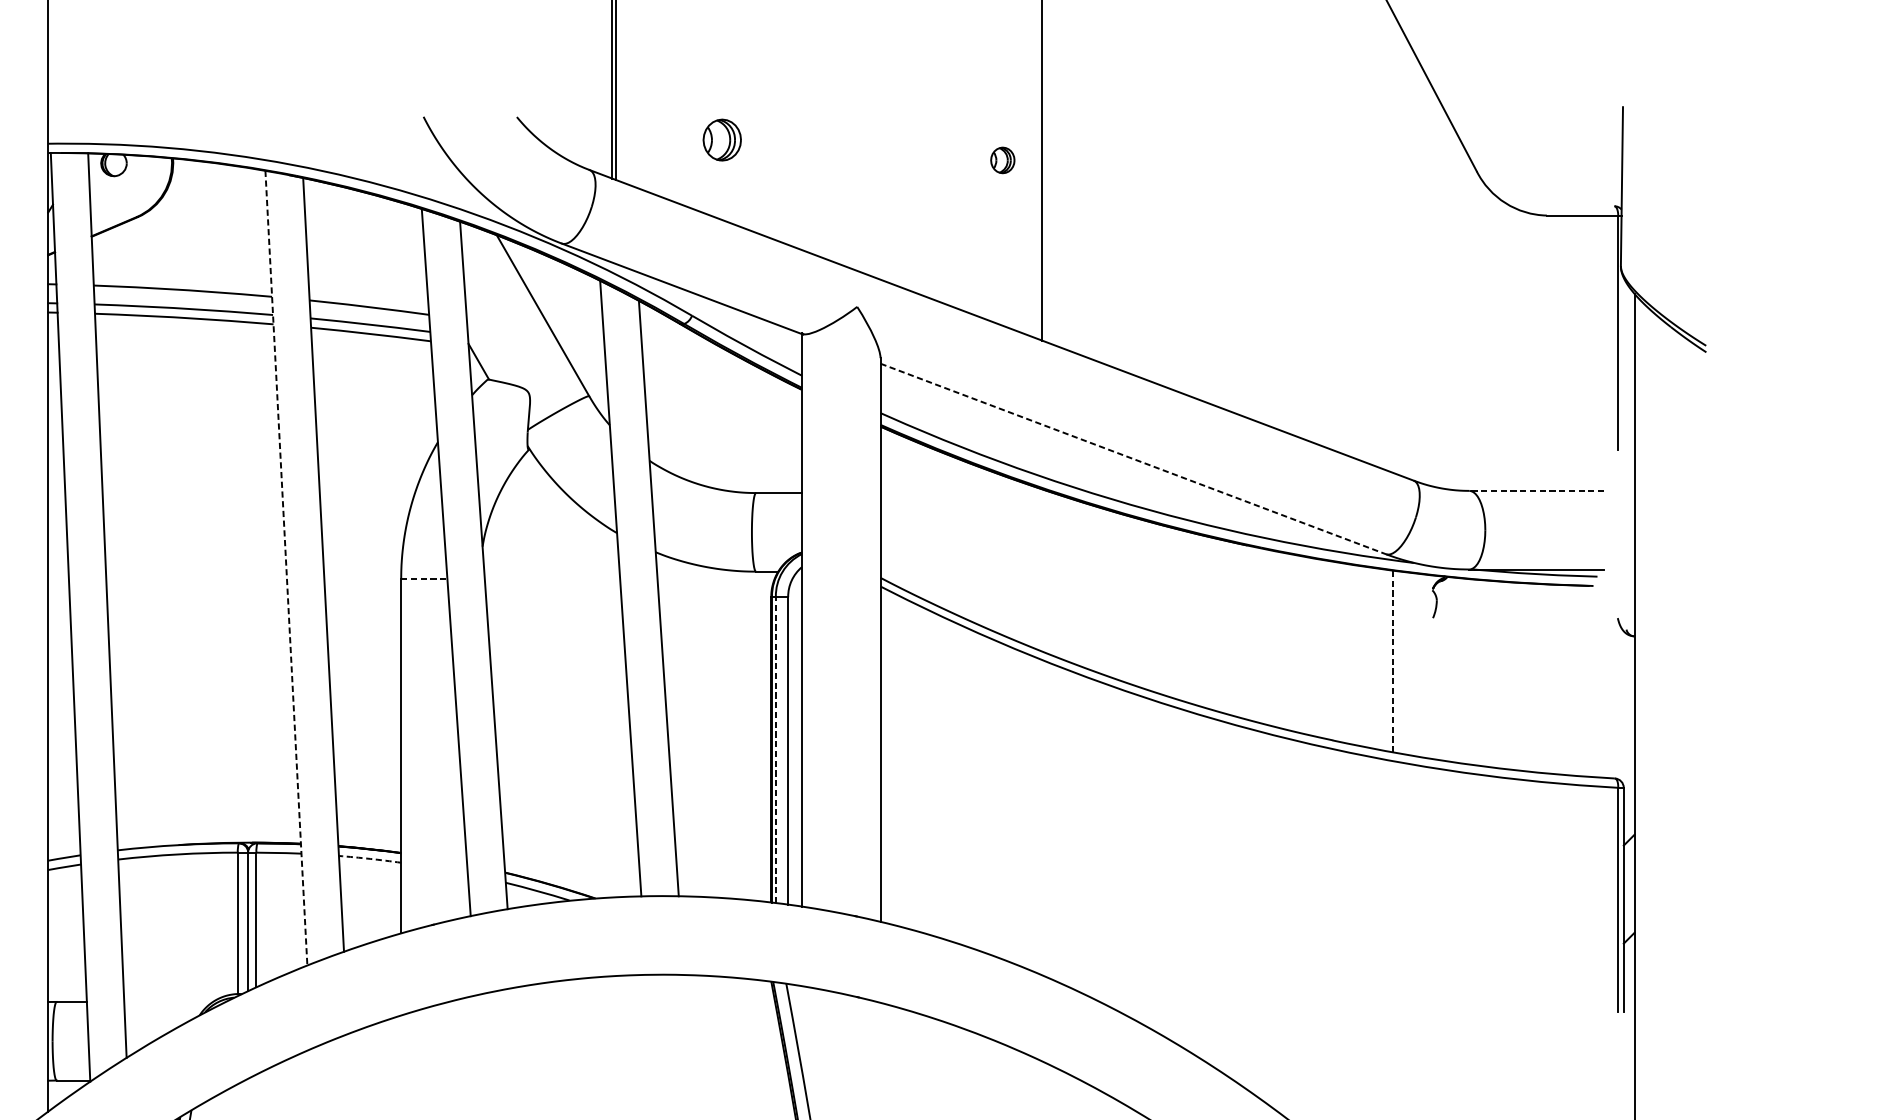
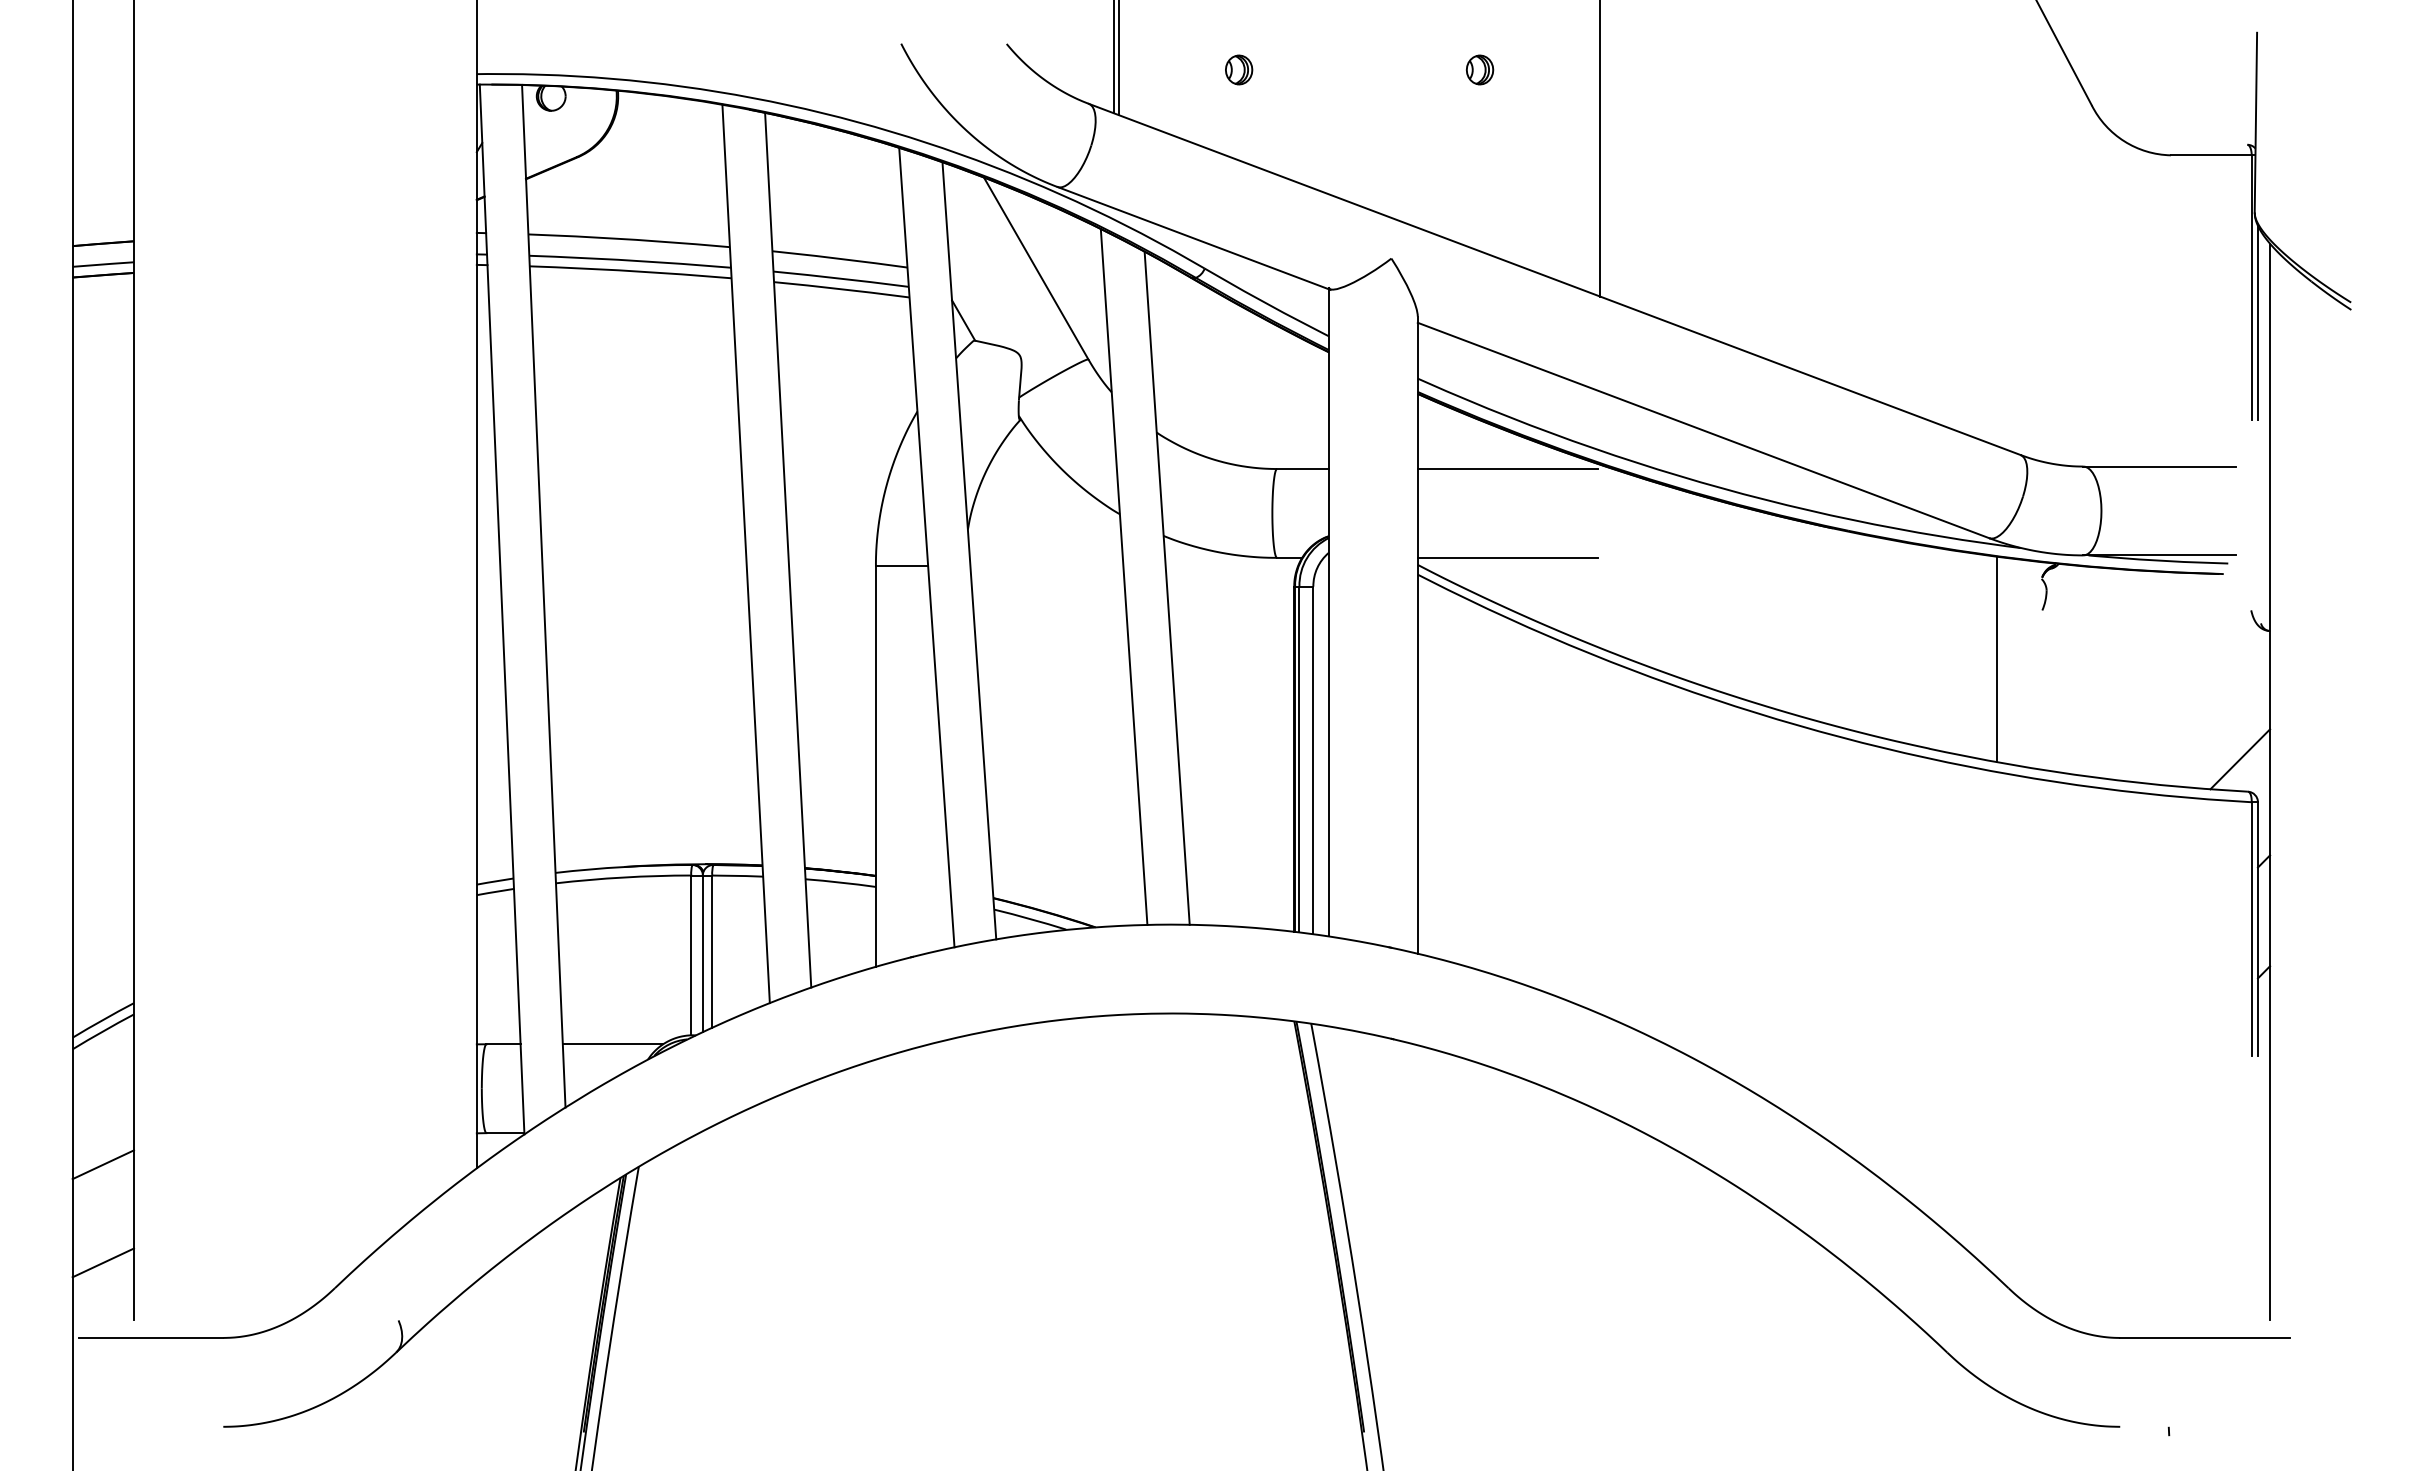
part: (722, 139) -> (1239, 69), size x0.62
part: (1003, 159) -> (1480, 69), moved
line: (1623, 363) -> (2257, 322), added
line: (1134, 458) -> (1704, 430), dashed -> solid
line: (1536, 490) -> (2159, 466), dashed -> solid
line: (959, 493) -> (1507, 469), added
line: (286, 567) -> (746, 553), dashed -> solid
line: (959, 571) -> (1507, 557), added
line: (424, 579) -> (902, 566), dashed -> solid
line: (1392, 661) -> (1996, 659), dashed -> solid
line: (775, 750) -> (1299, 759), dashed -> solid
line: (1608, 750) -> (2240, 759), added
arc: (369, 858) -> (840, 882), dashed -> solid
line: (168, 1002) -> (612, 1044), added

